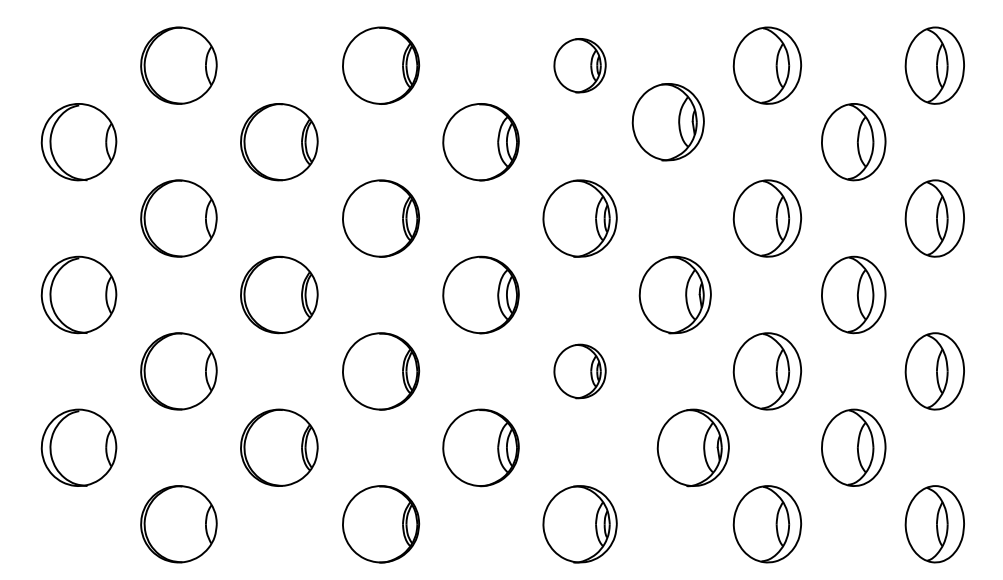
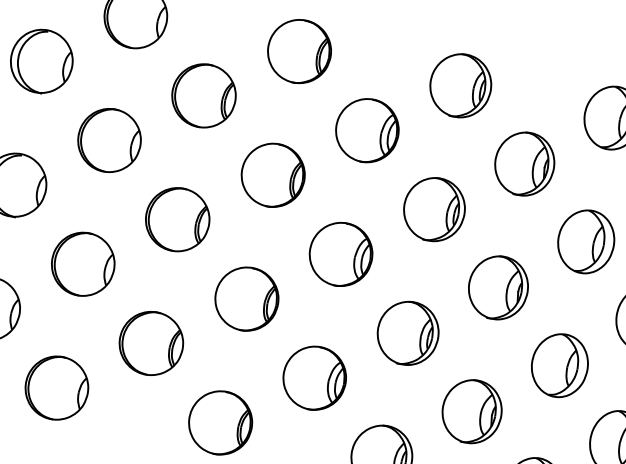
part: (579, 65) -> (460, 85), size x1.43
part: (667, 122) -> (523, 164), moved
part: (579, 371) -> (407, 333), size x1.43
part: (692, 447) -> (471, 411), moved

